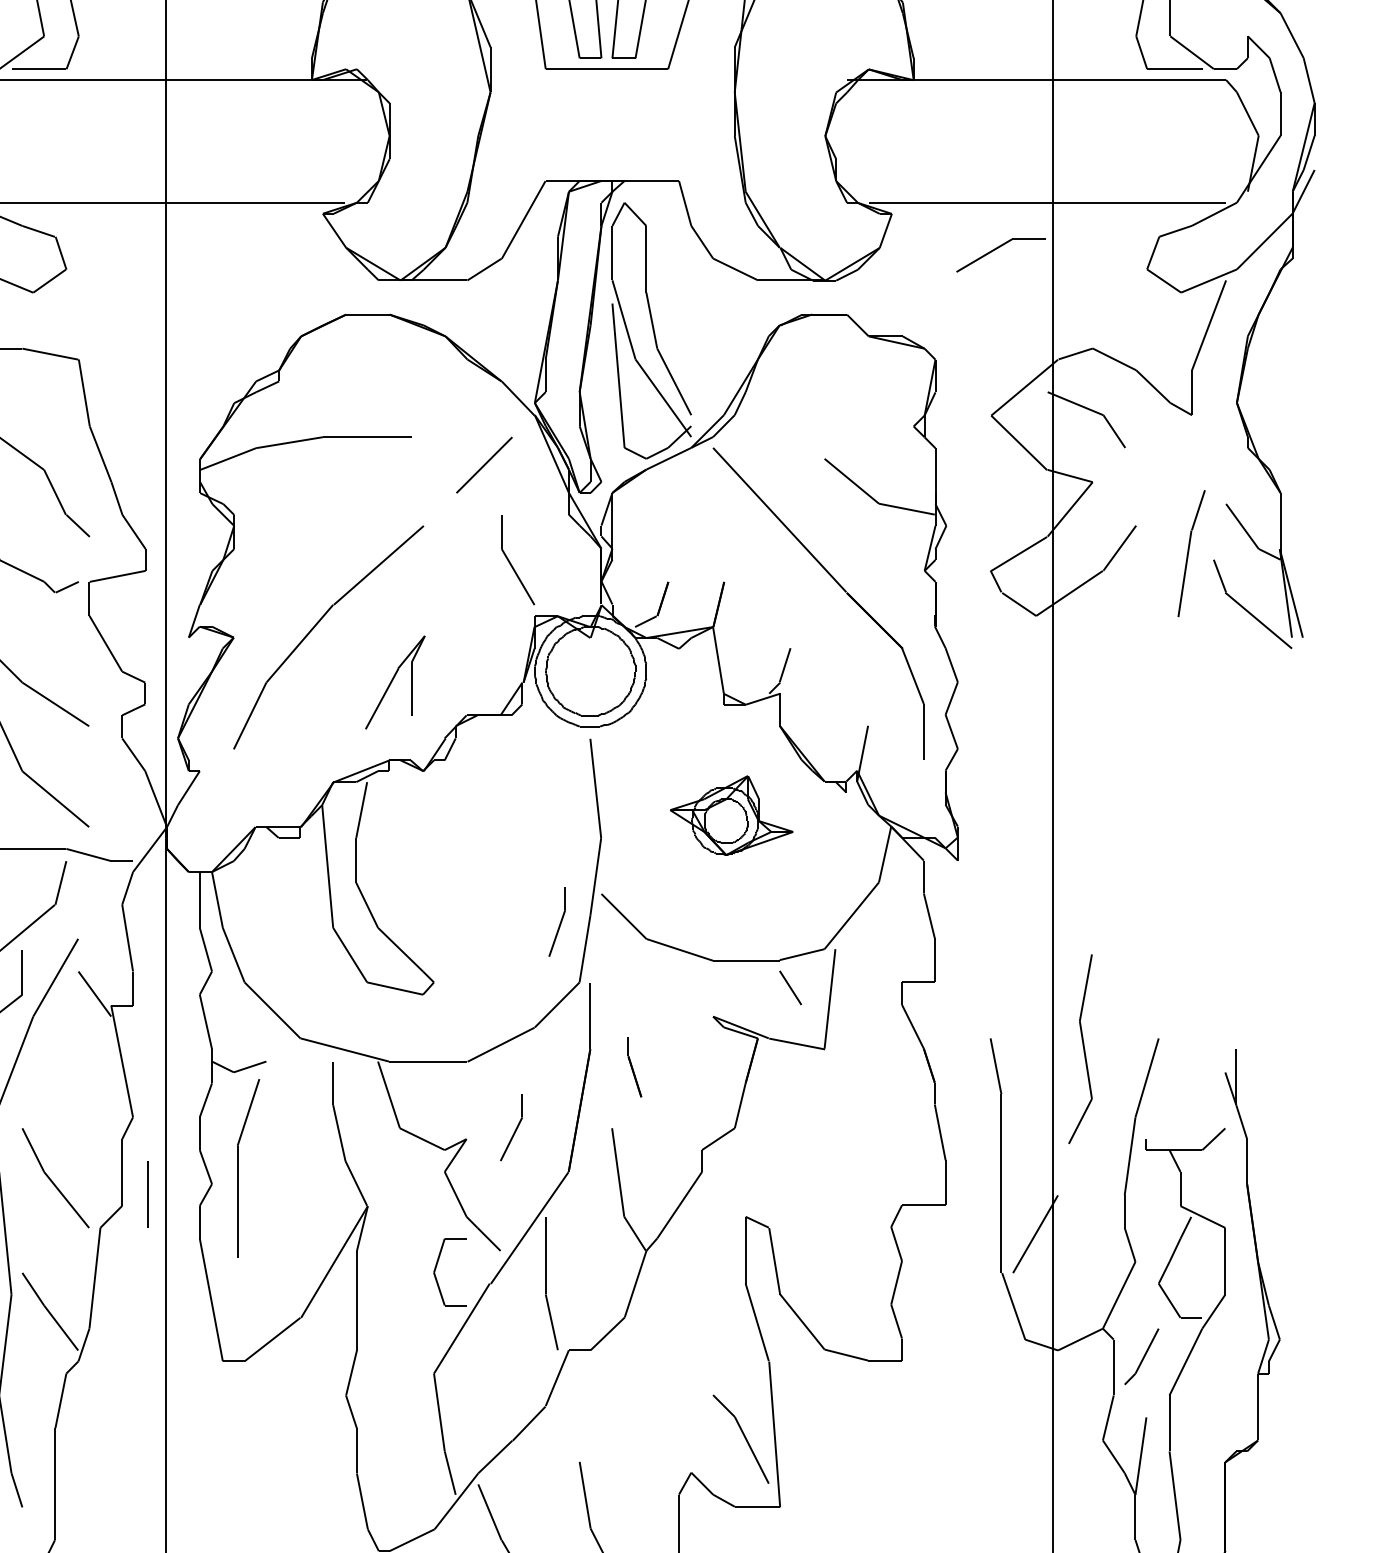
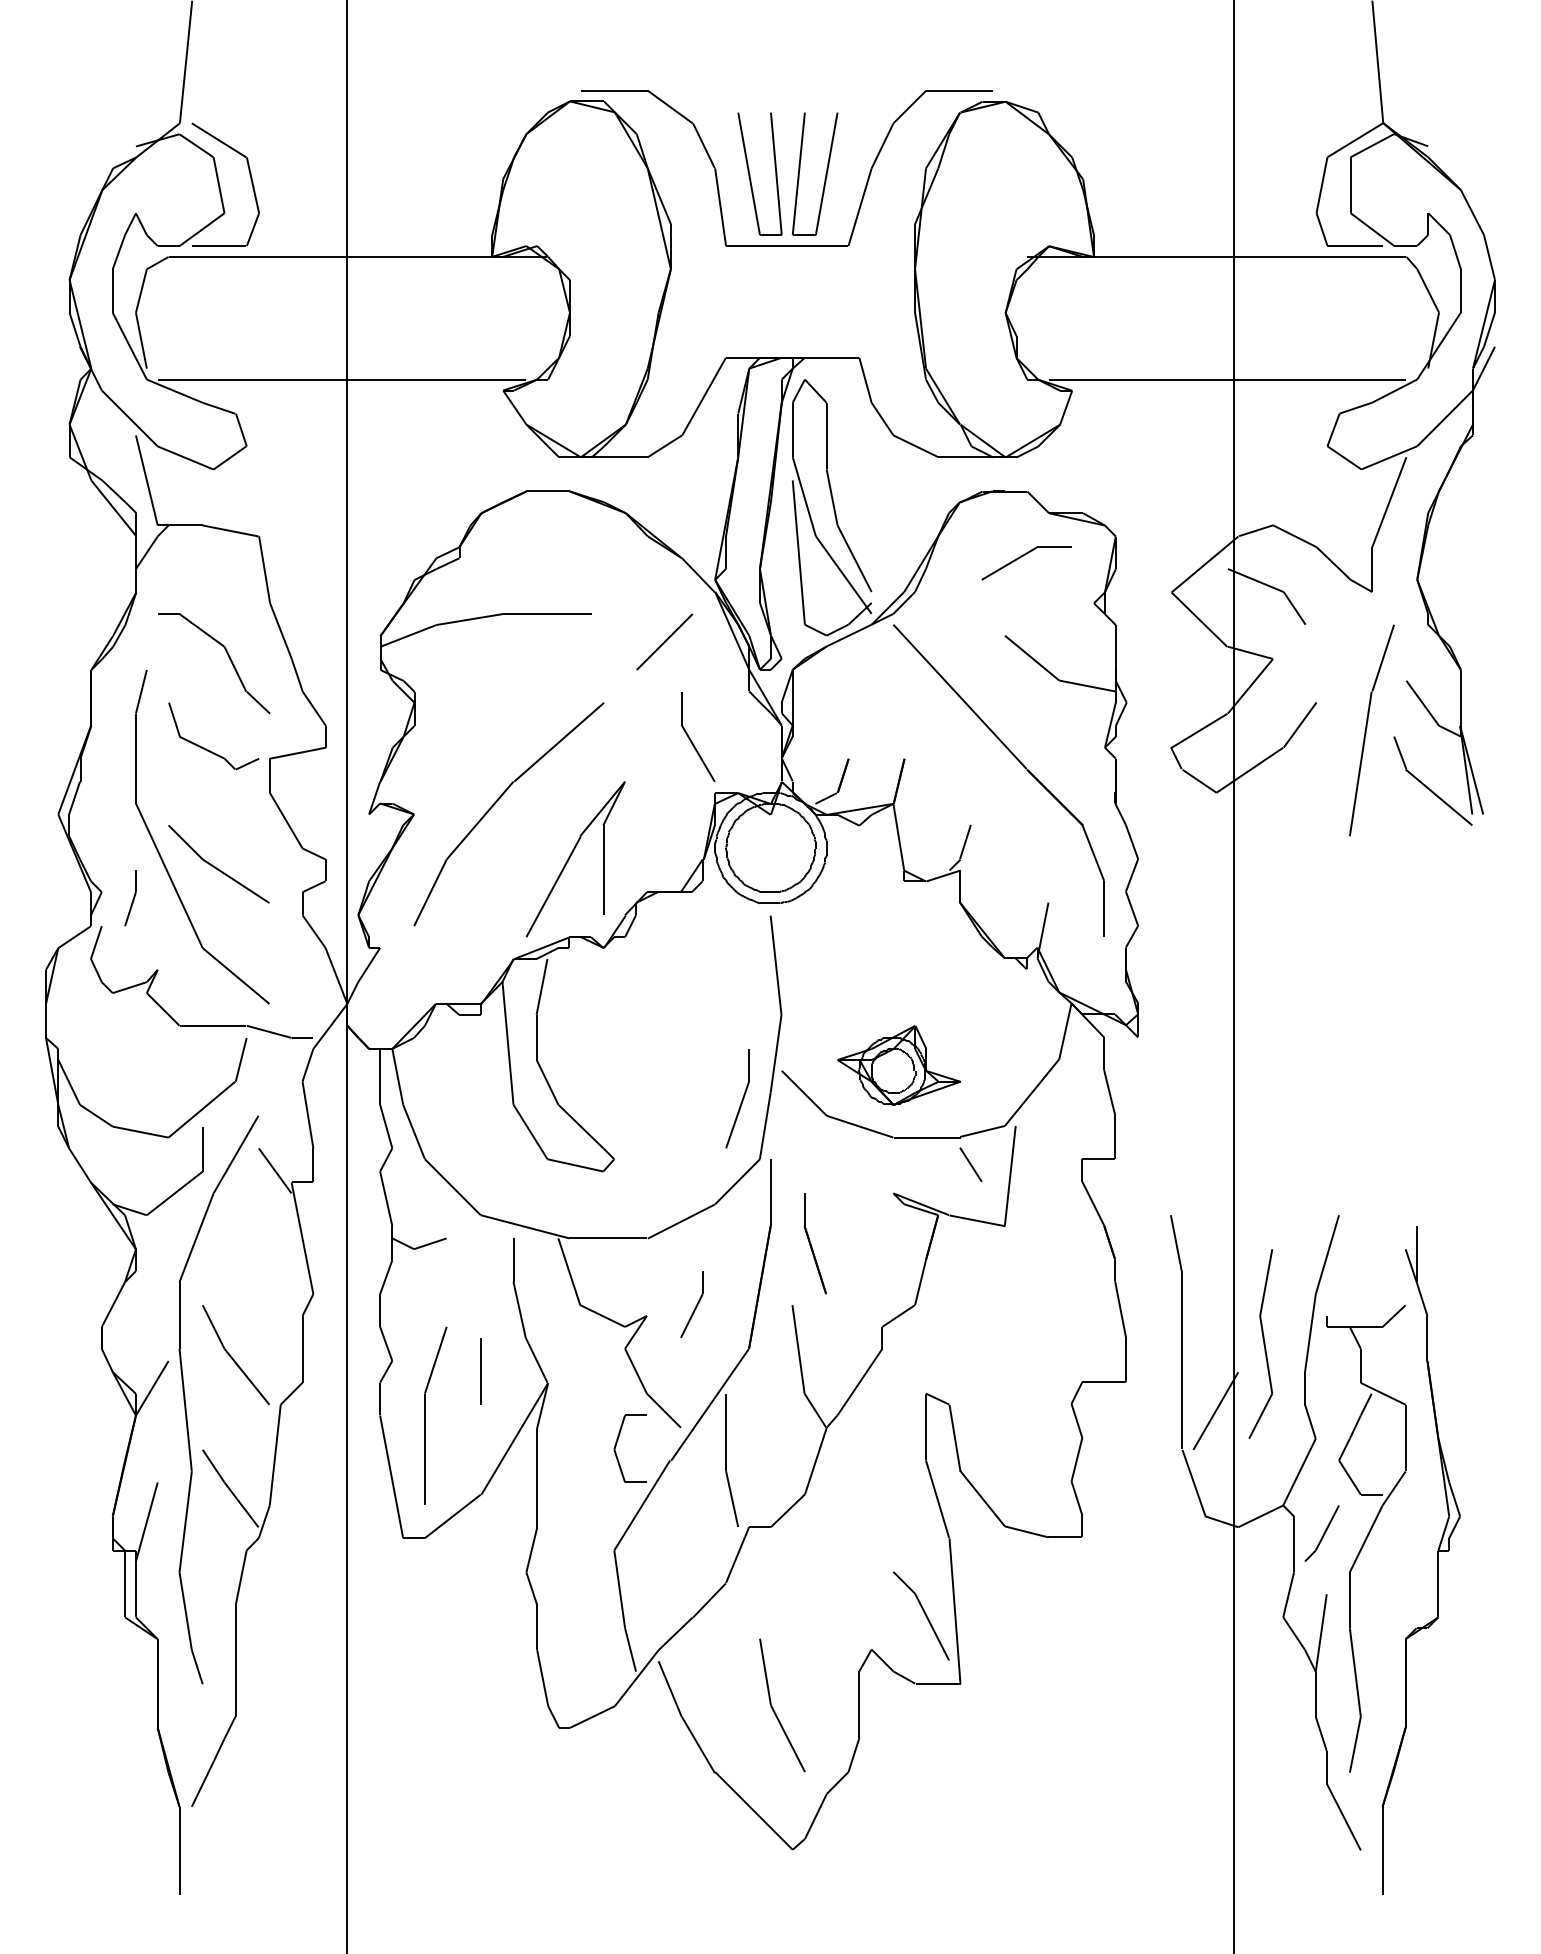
part: (998, 248) -> (1023, 556), moved
part: (1191, 553) -> (1371, 730), size x1.67
part: (395, 682) -> (575, 859), size x1.67
part: (731, 815) -> (898, 1065), moved
part: (557, 921) -> (737, 1098), size x1.43
part: (1080, 1048) -> (1260, 1343), moved
part: (634, 1066) -> (814, 1243), size x1.67
part: (238, 1167) -> (425, 1415), moved
line: (148, 1194) -> (480, 1371), moved

